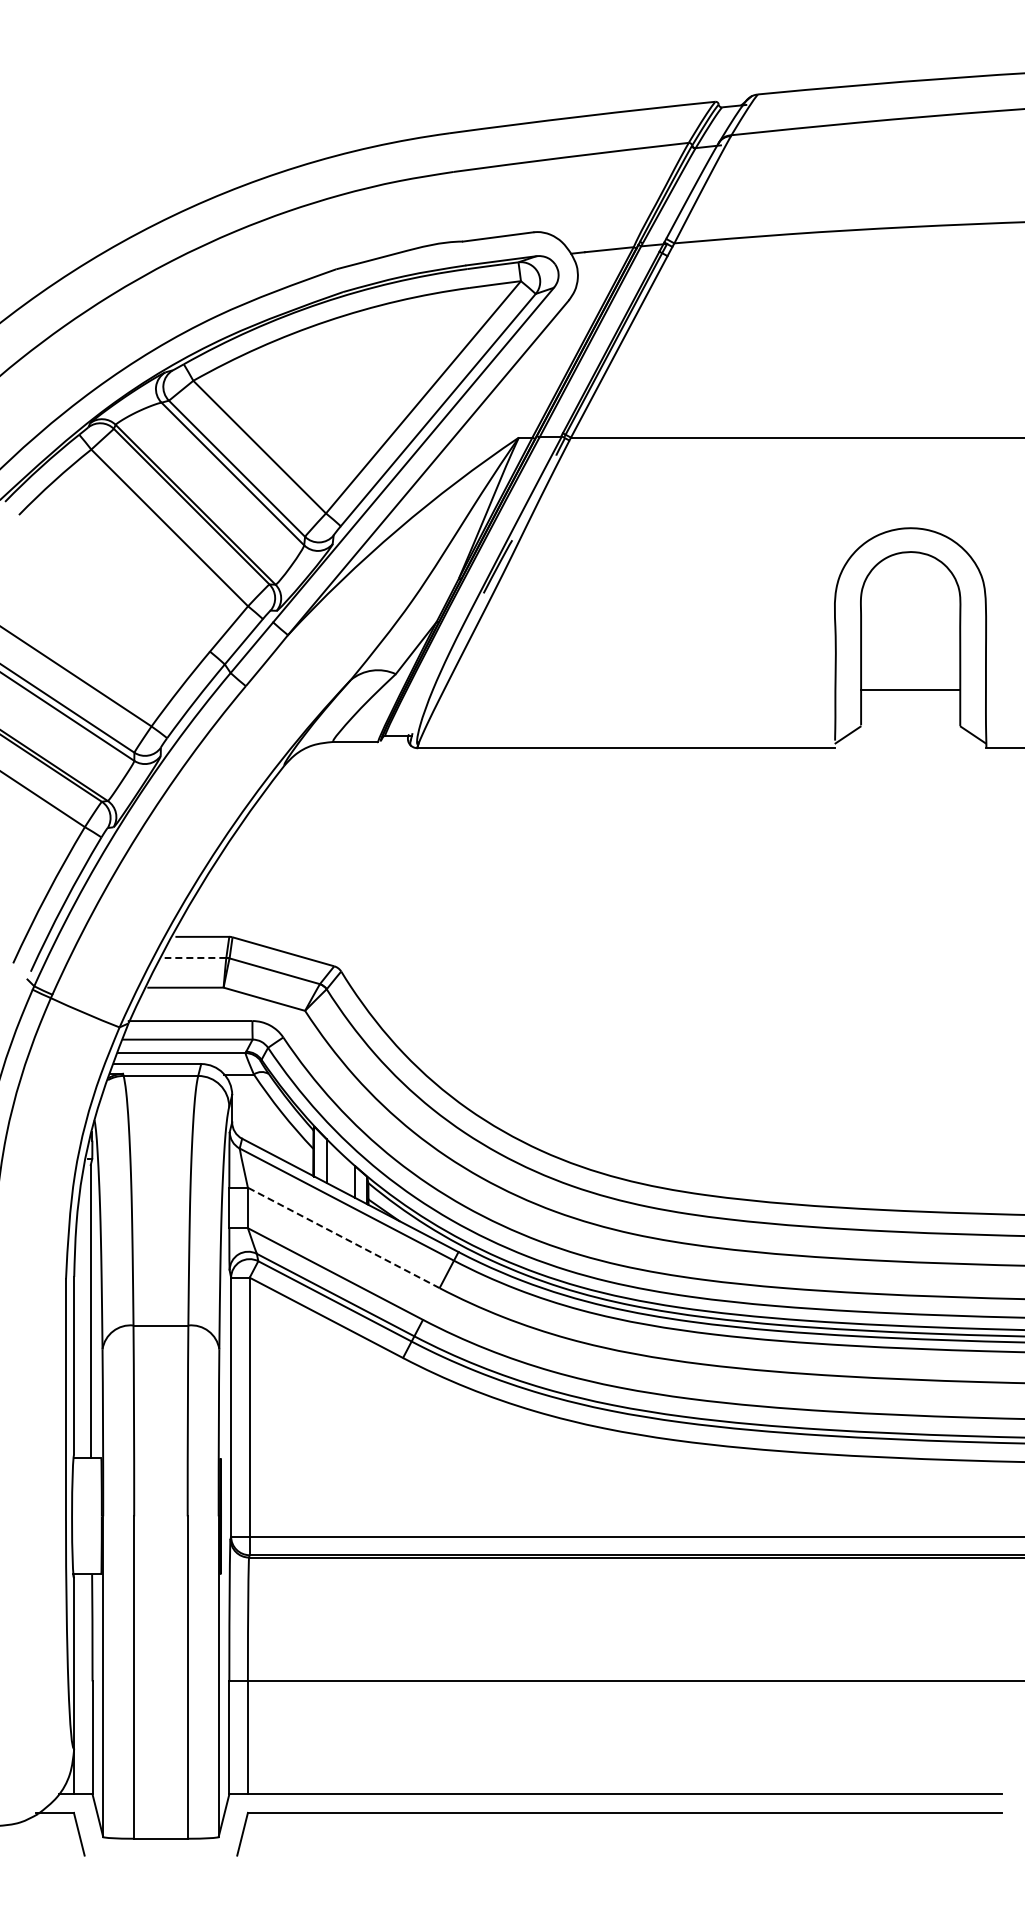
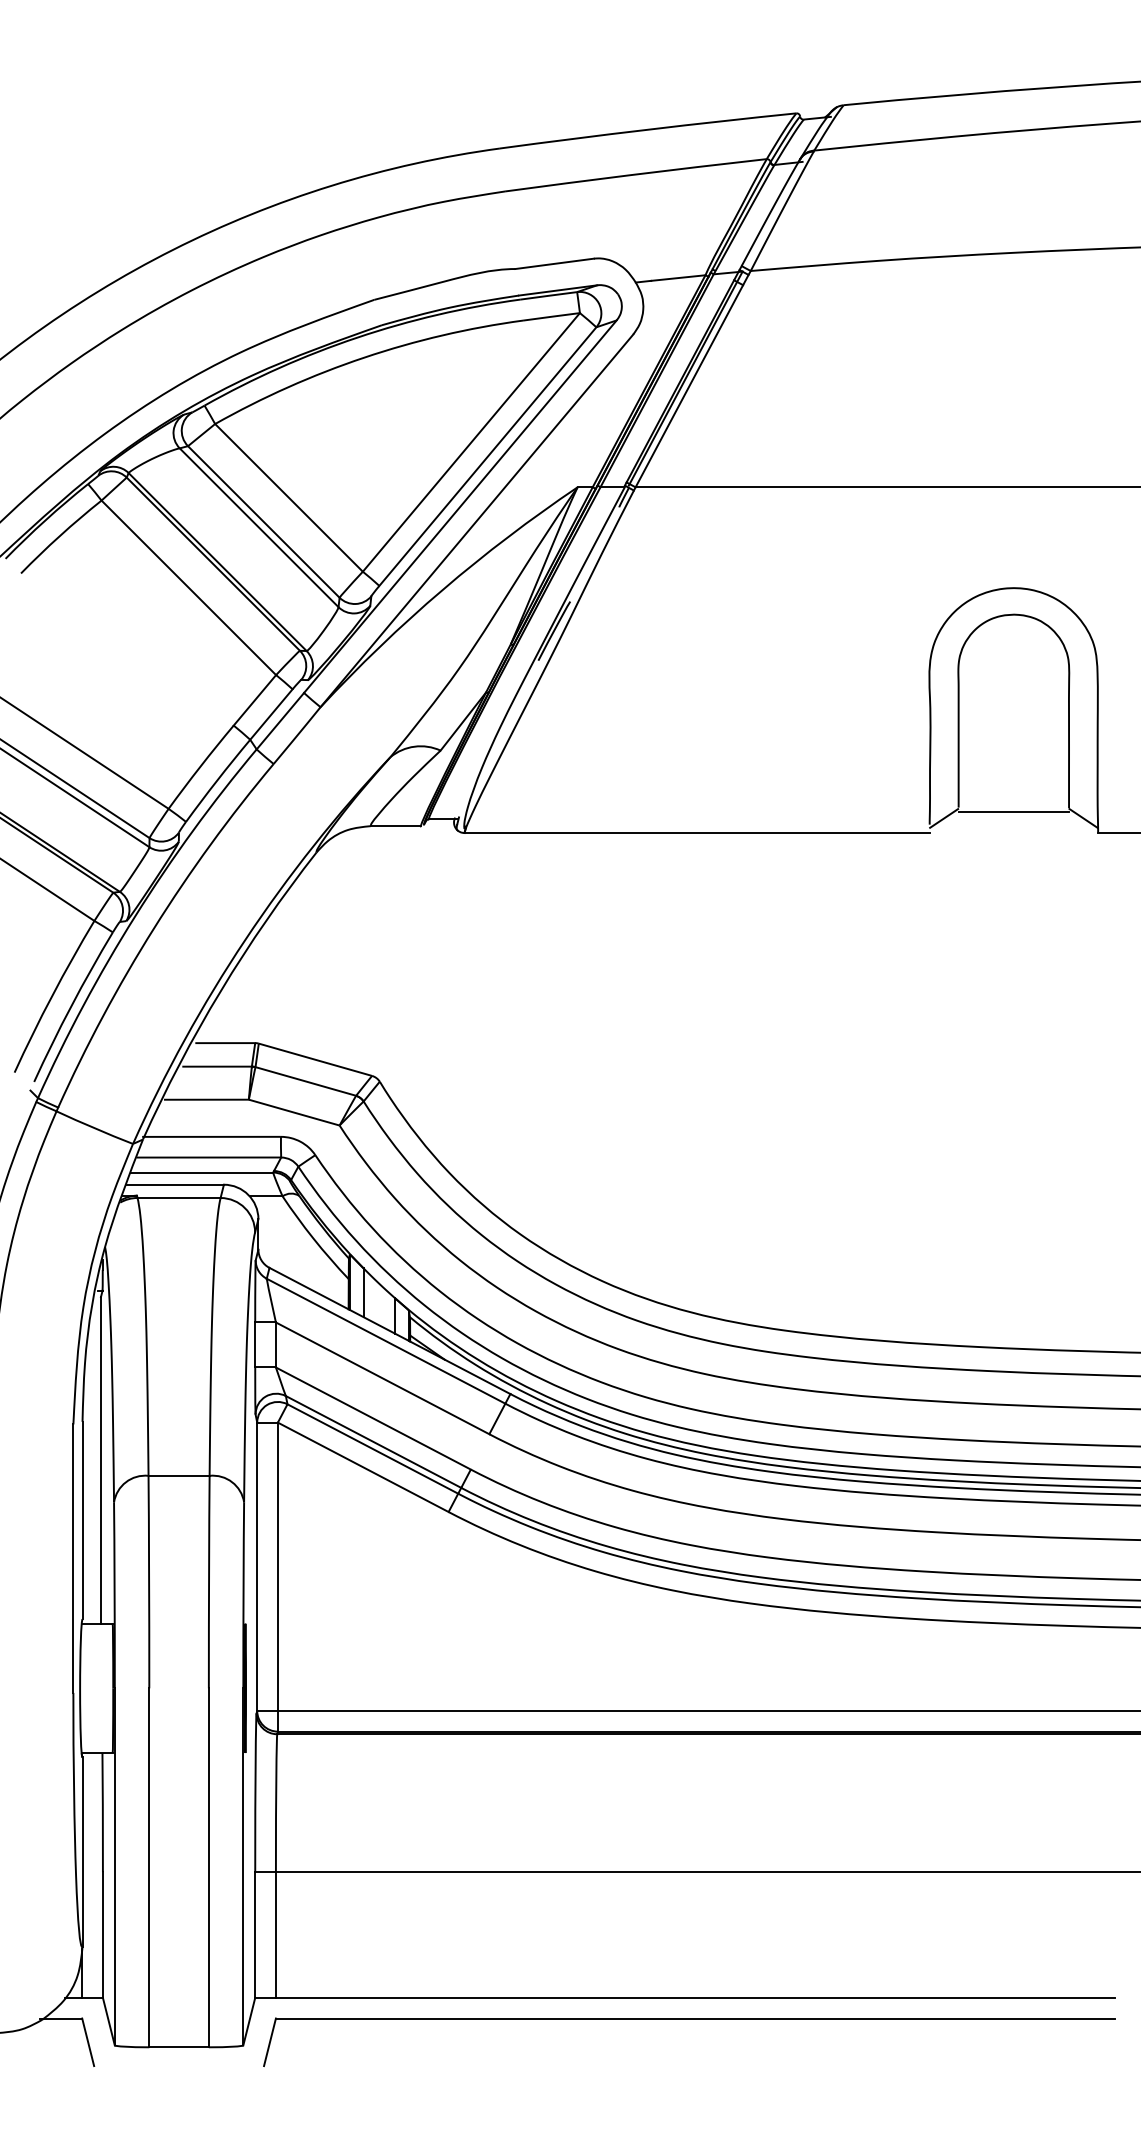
line: (910, 689) -> (1013, 812), moved
line: (195, 957) -> (217, 1066), dashed -> solid
line: (343, 1237) -> (382, 1377), dashed -> solid

